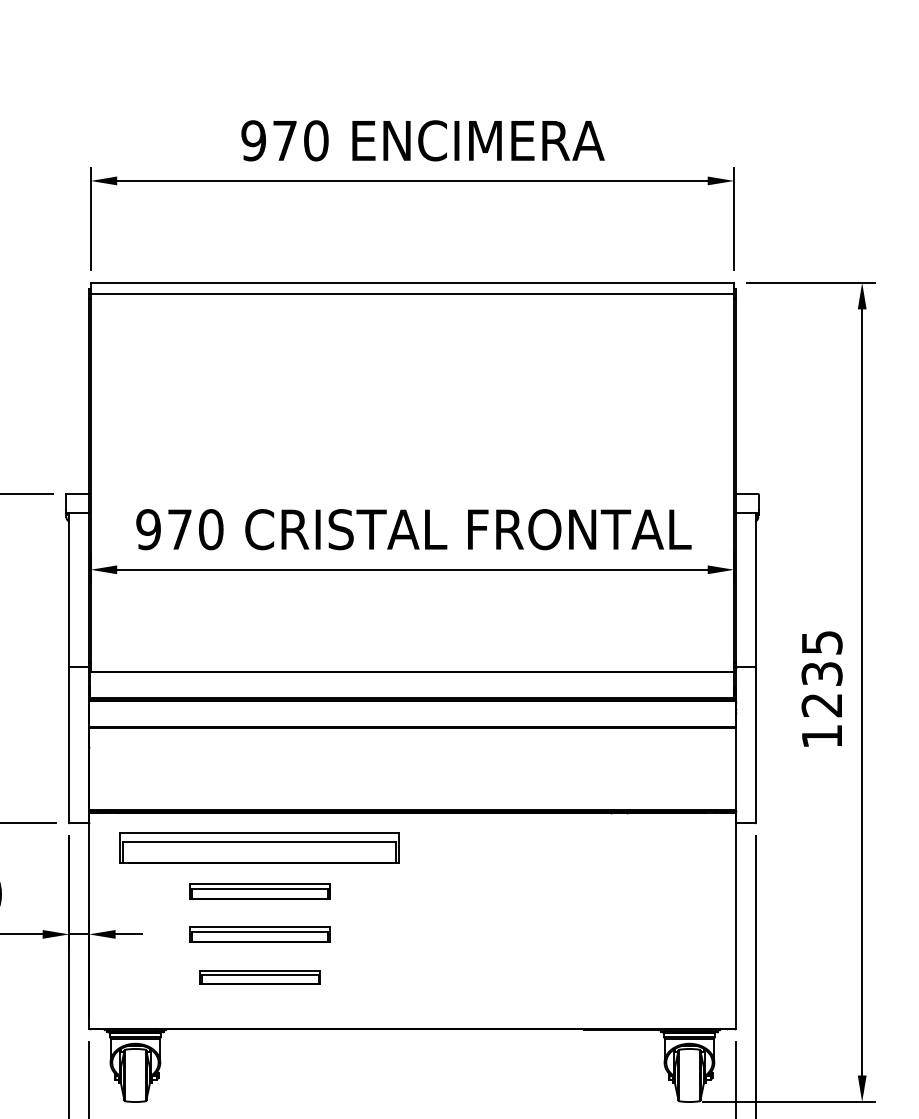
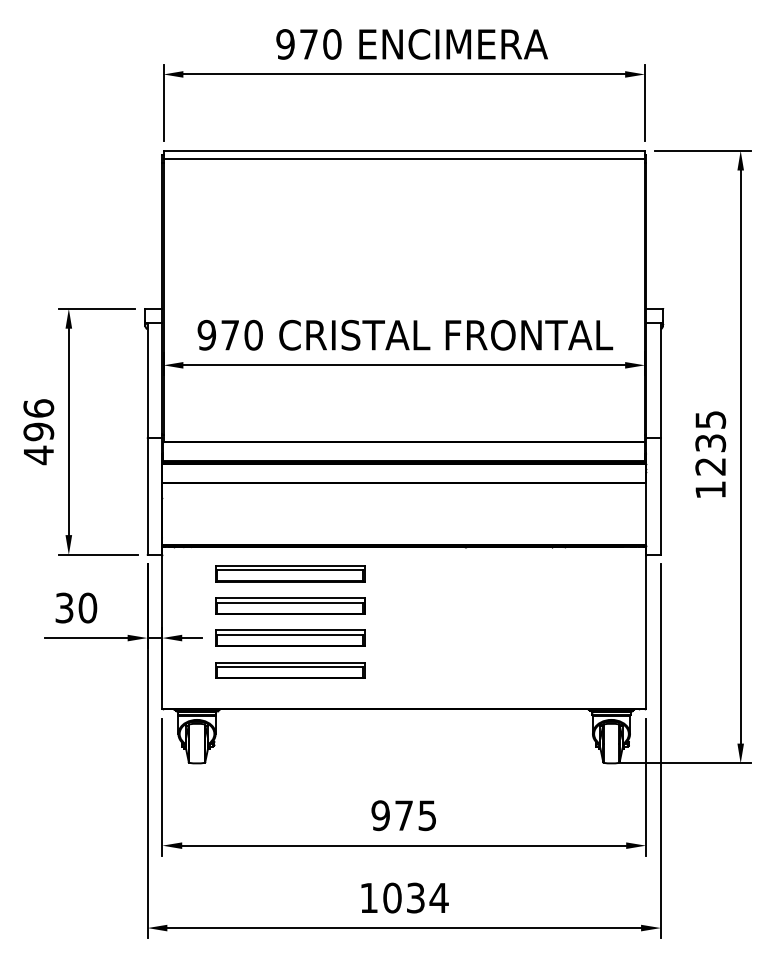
part: (260, 848) -> (290, 573), size x0.71
part: (260, 890) -> (290, 605), size x1.43
part: (260, 933) -> (290, 637), size x1.43
part: (260, 977) -> (290, 670), size x1.67

